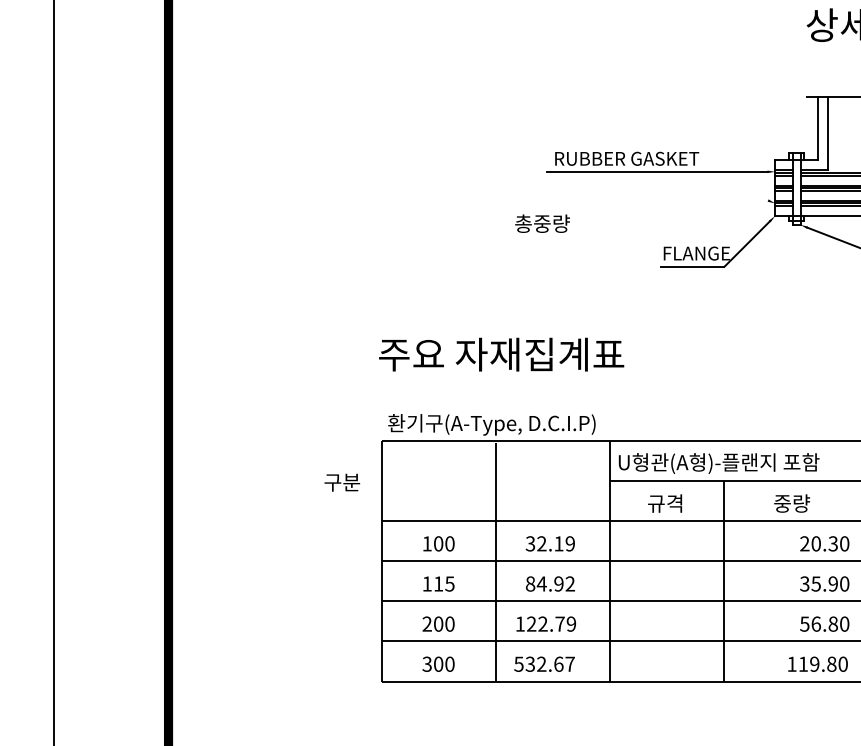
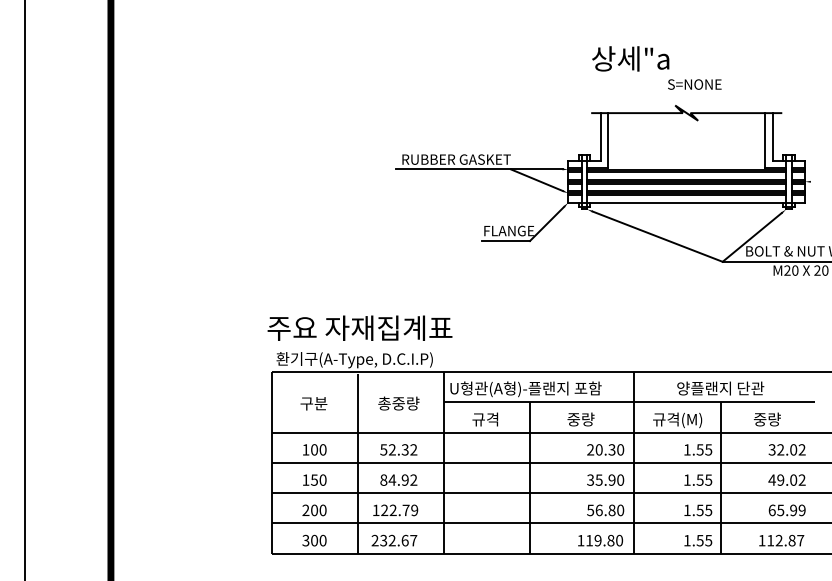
line: (733, 186) -> (536, 180), added
text: (542, 223) -> (398, 403), moved
text: (500, 353) -> (359, 327), moved
text: (341, 482) -> (313, 403), moved
text: (549, 543) -> (398, 449), 32.19 -> 52.32
text: (443, 583) -> (318, 479), 115 -> 150
text: (518, 664) -> (374, 540), 532.67 -> 232.67

